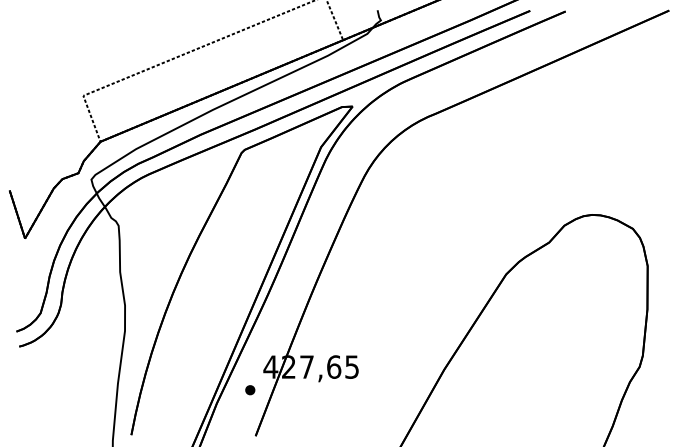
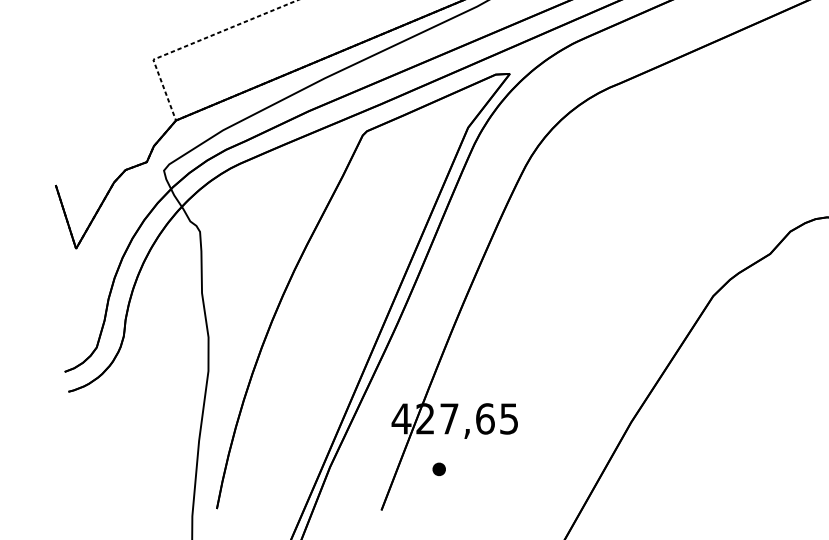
part: (250, 390) -> (439, 469), moved

